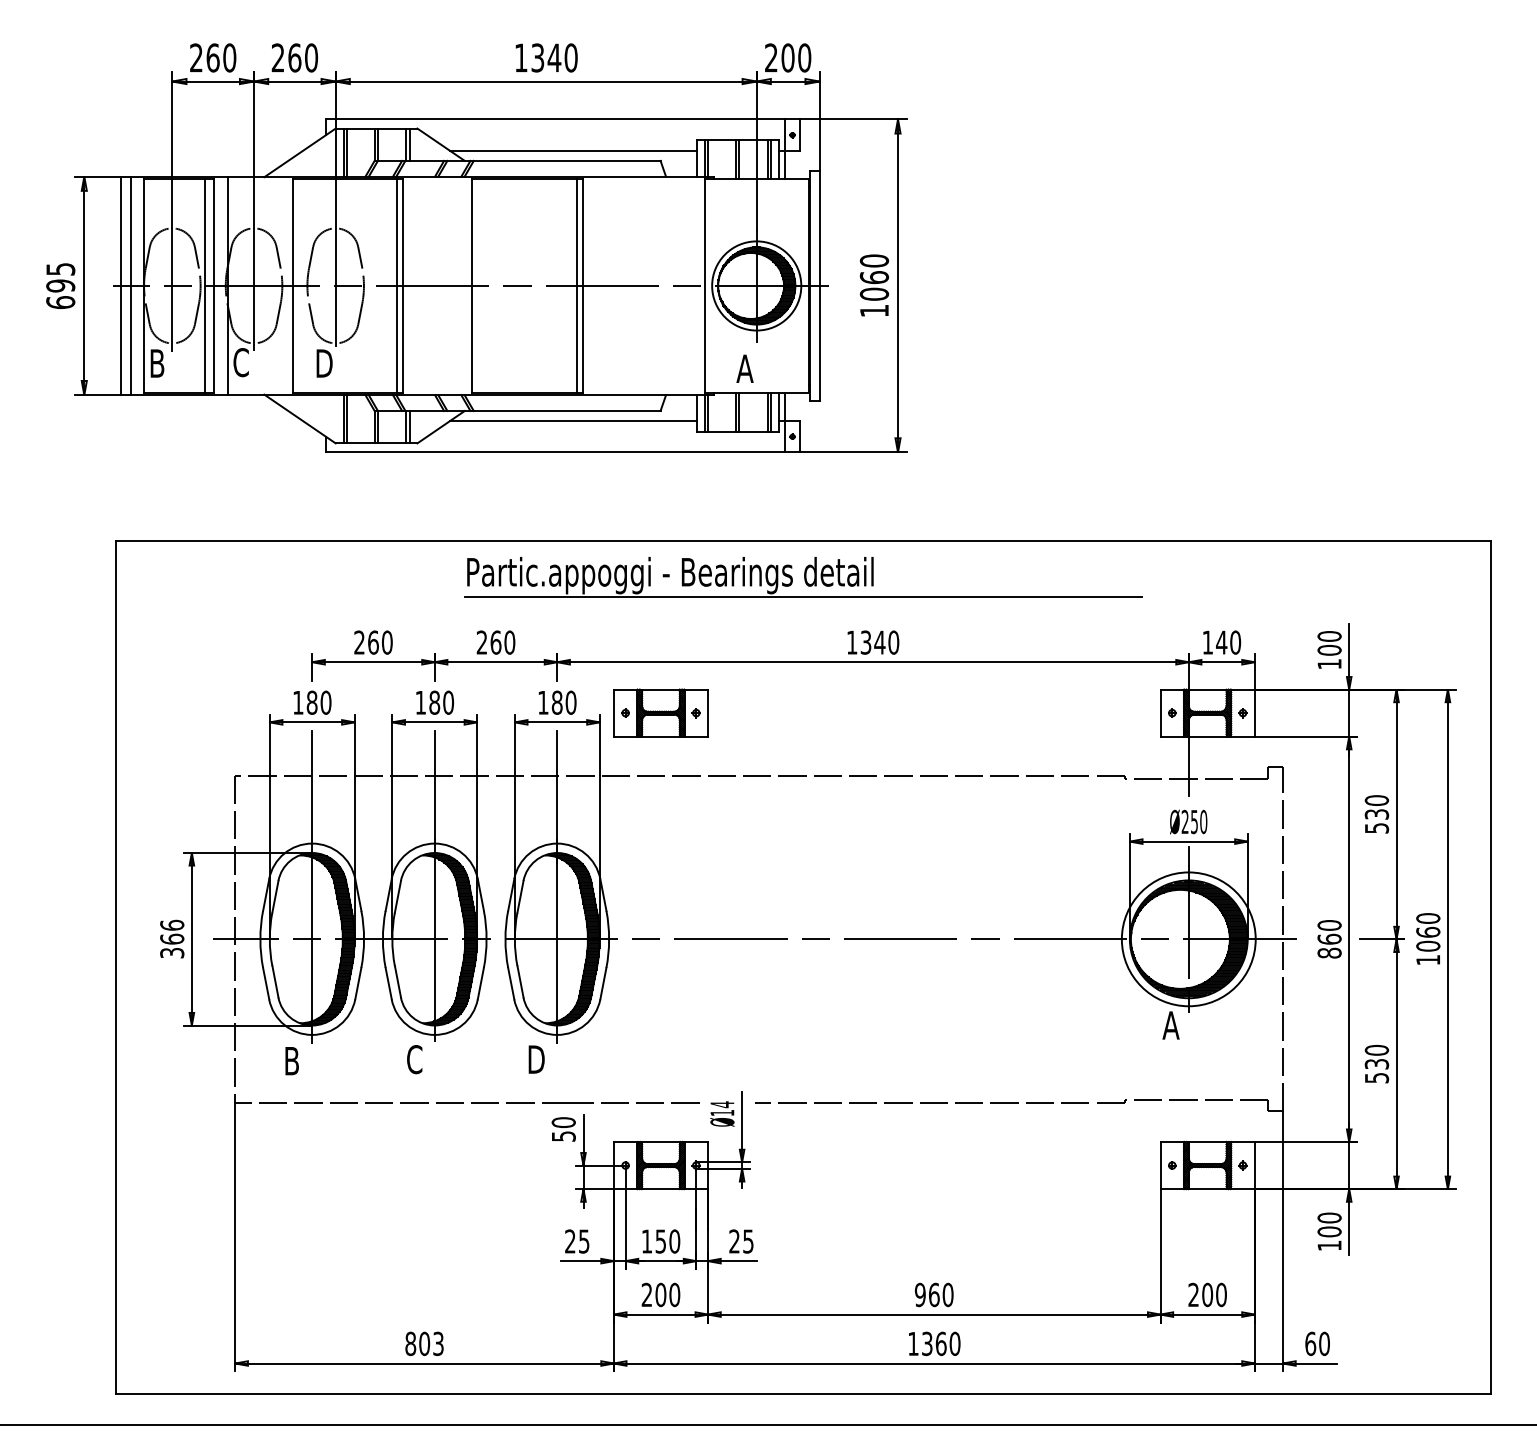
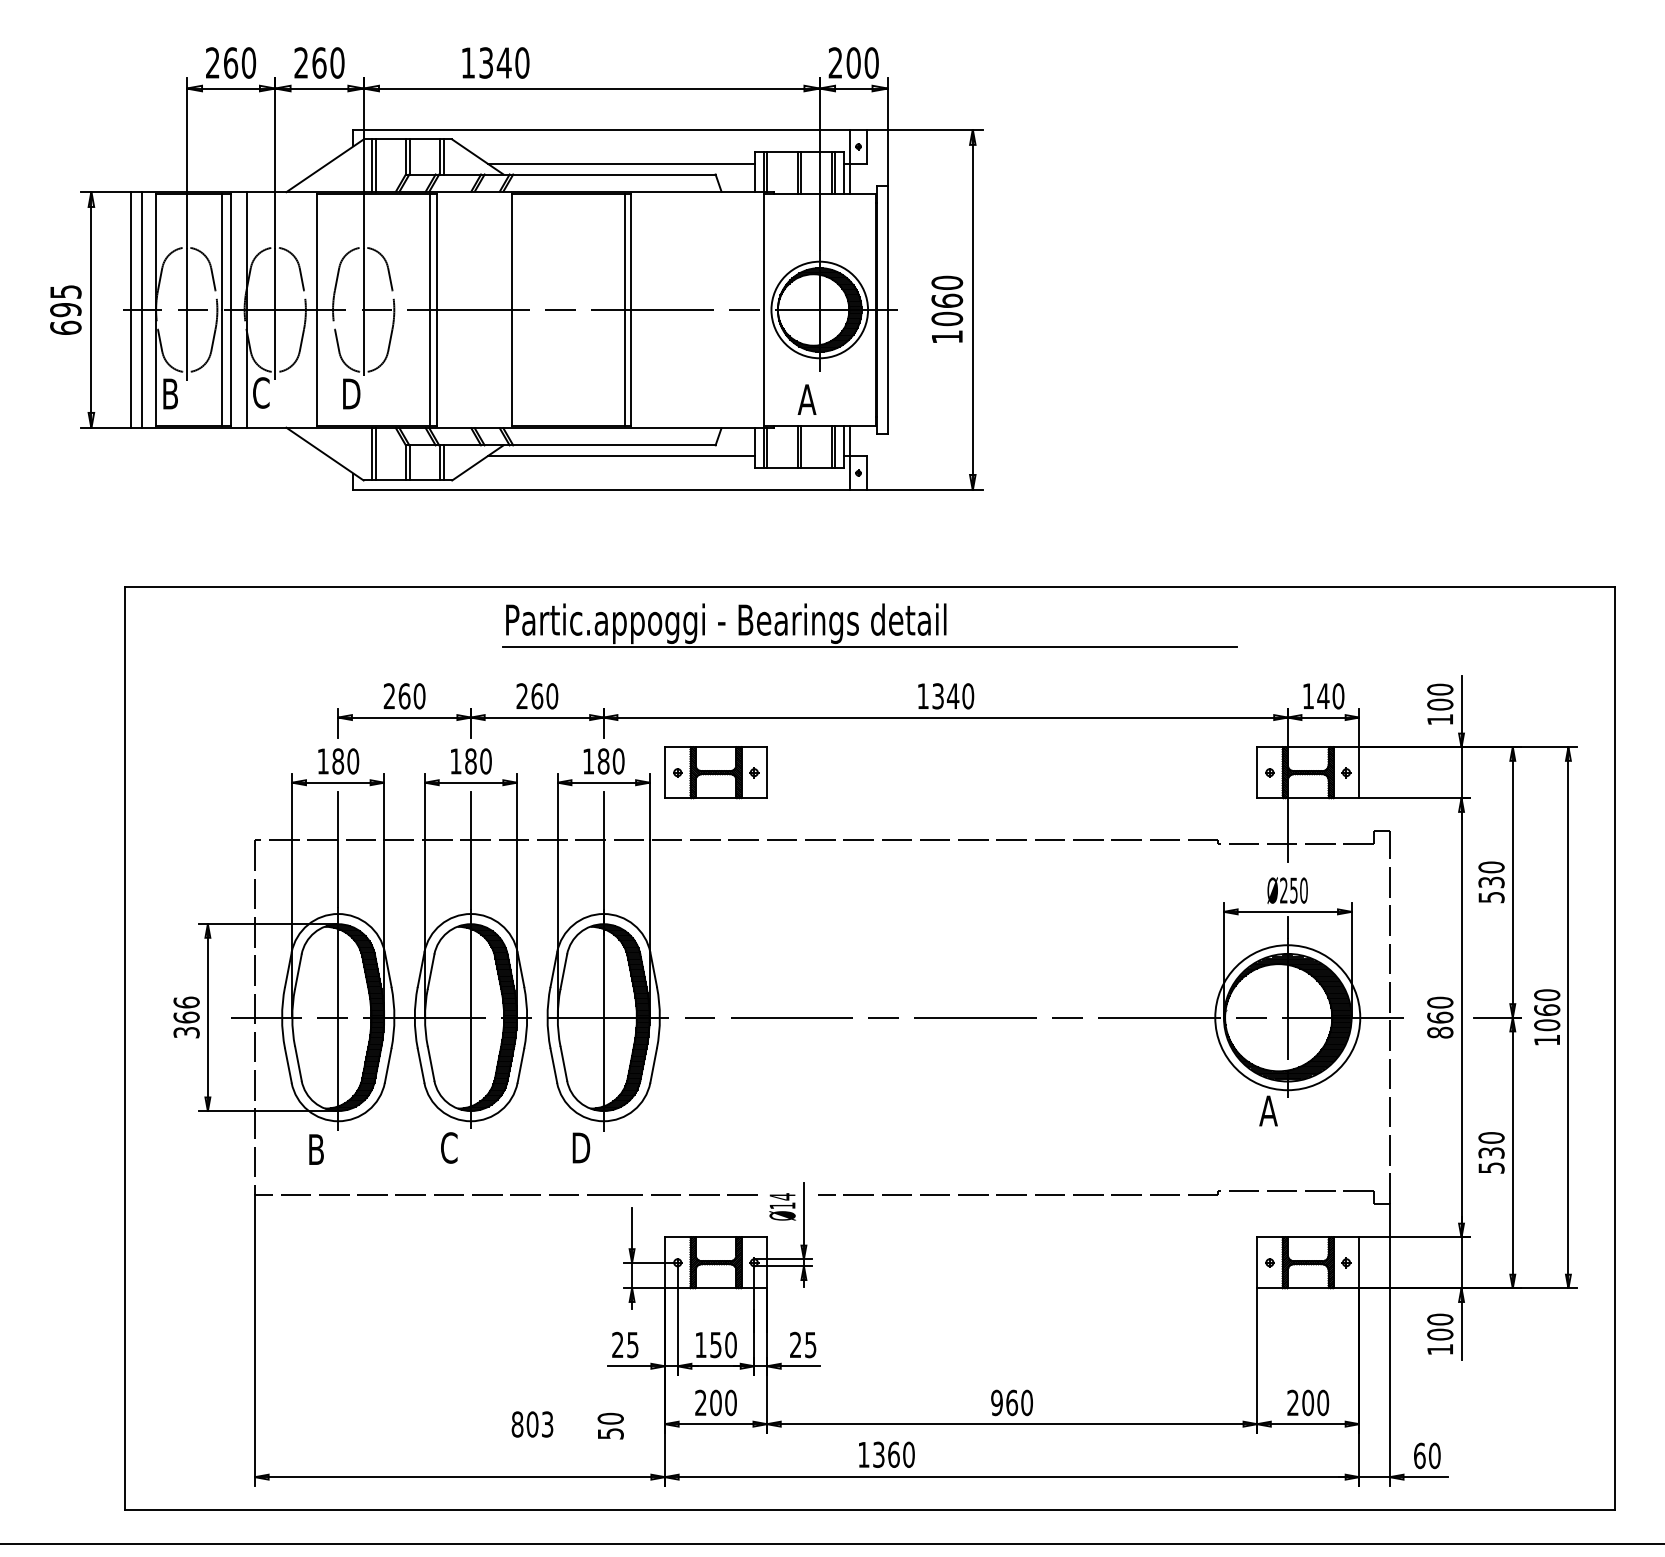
text: (546, 57) -> (495, 62), moved
text: (563, 1129) -> (610, 1426), moved
text: (424, 1343) -> (532, 1424), moved
text: (934, 1343) -> (886, 1454), moved

